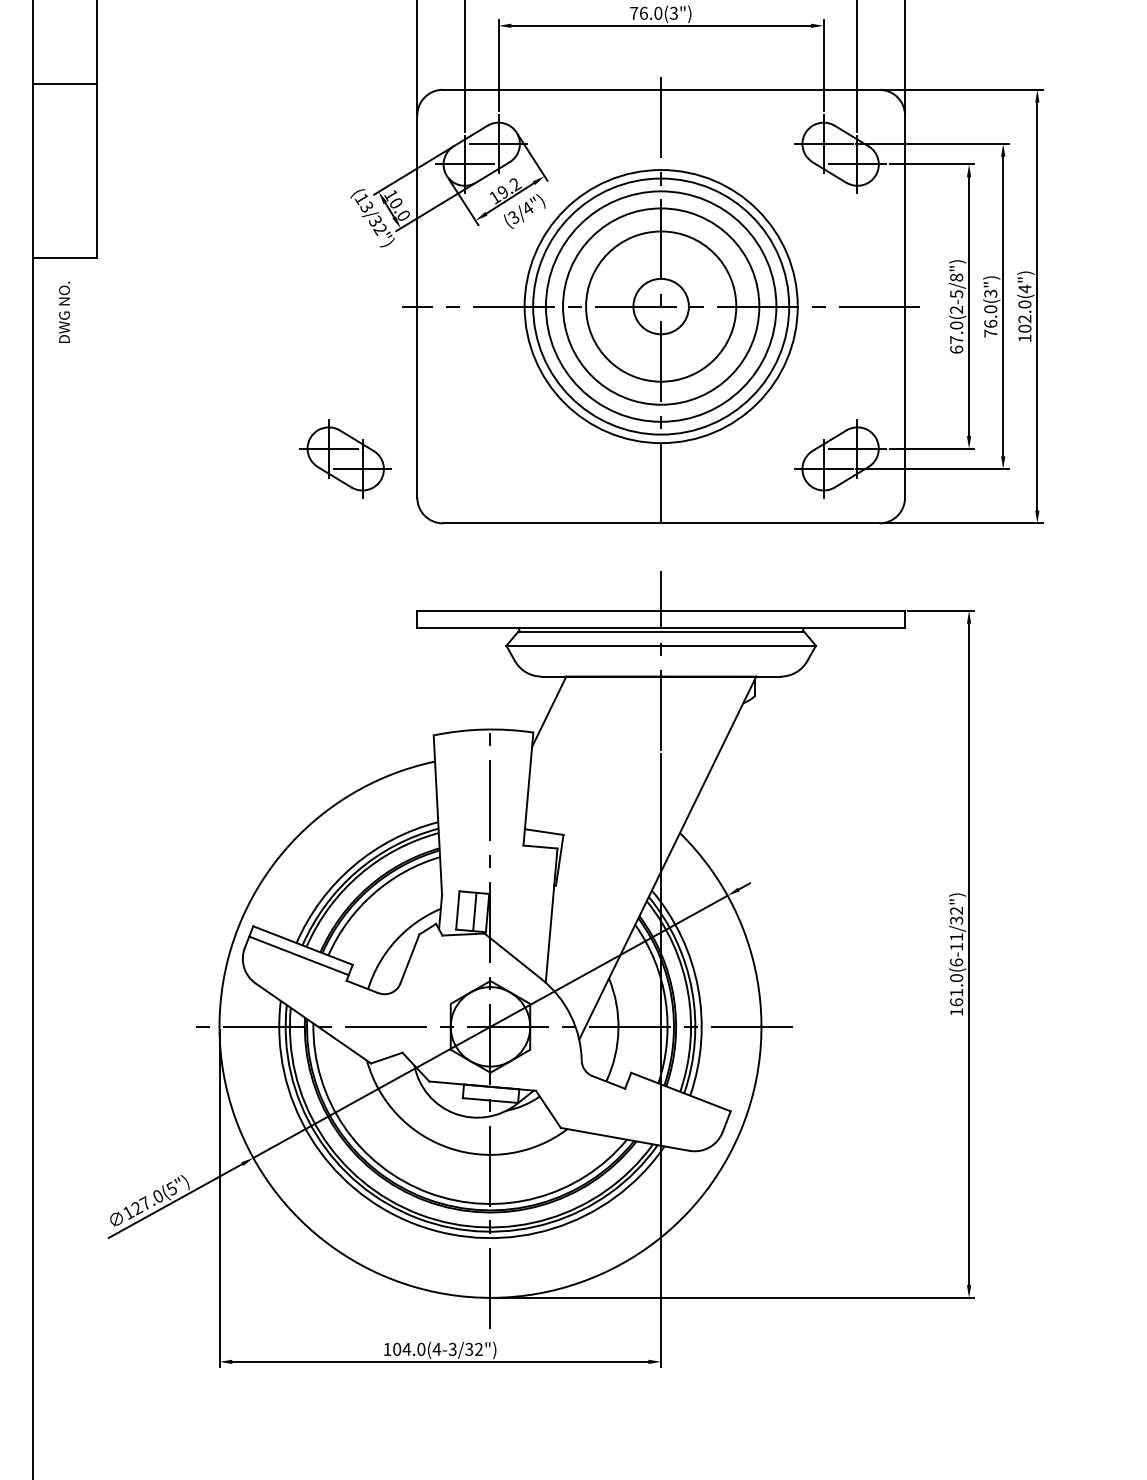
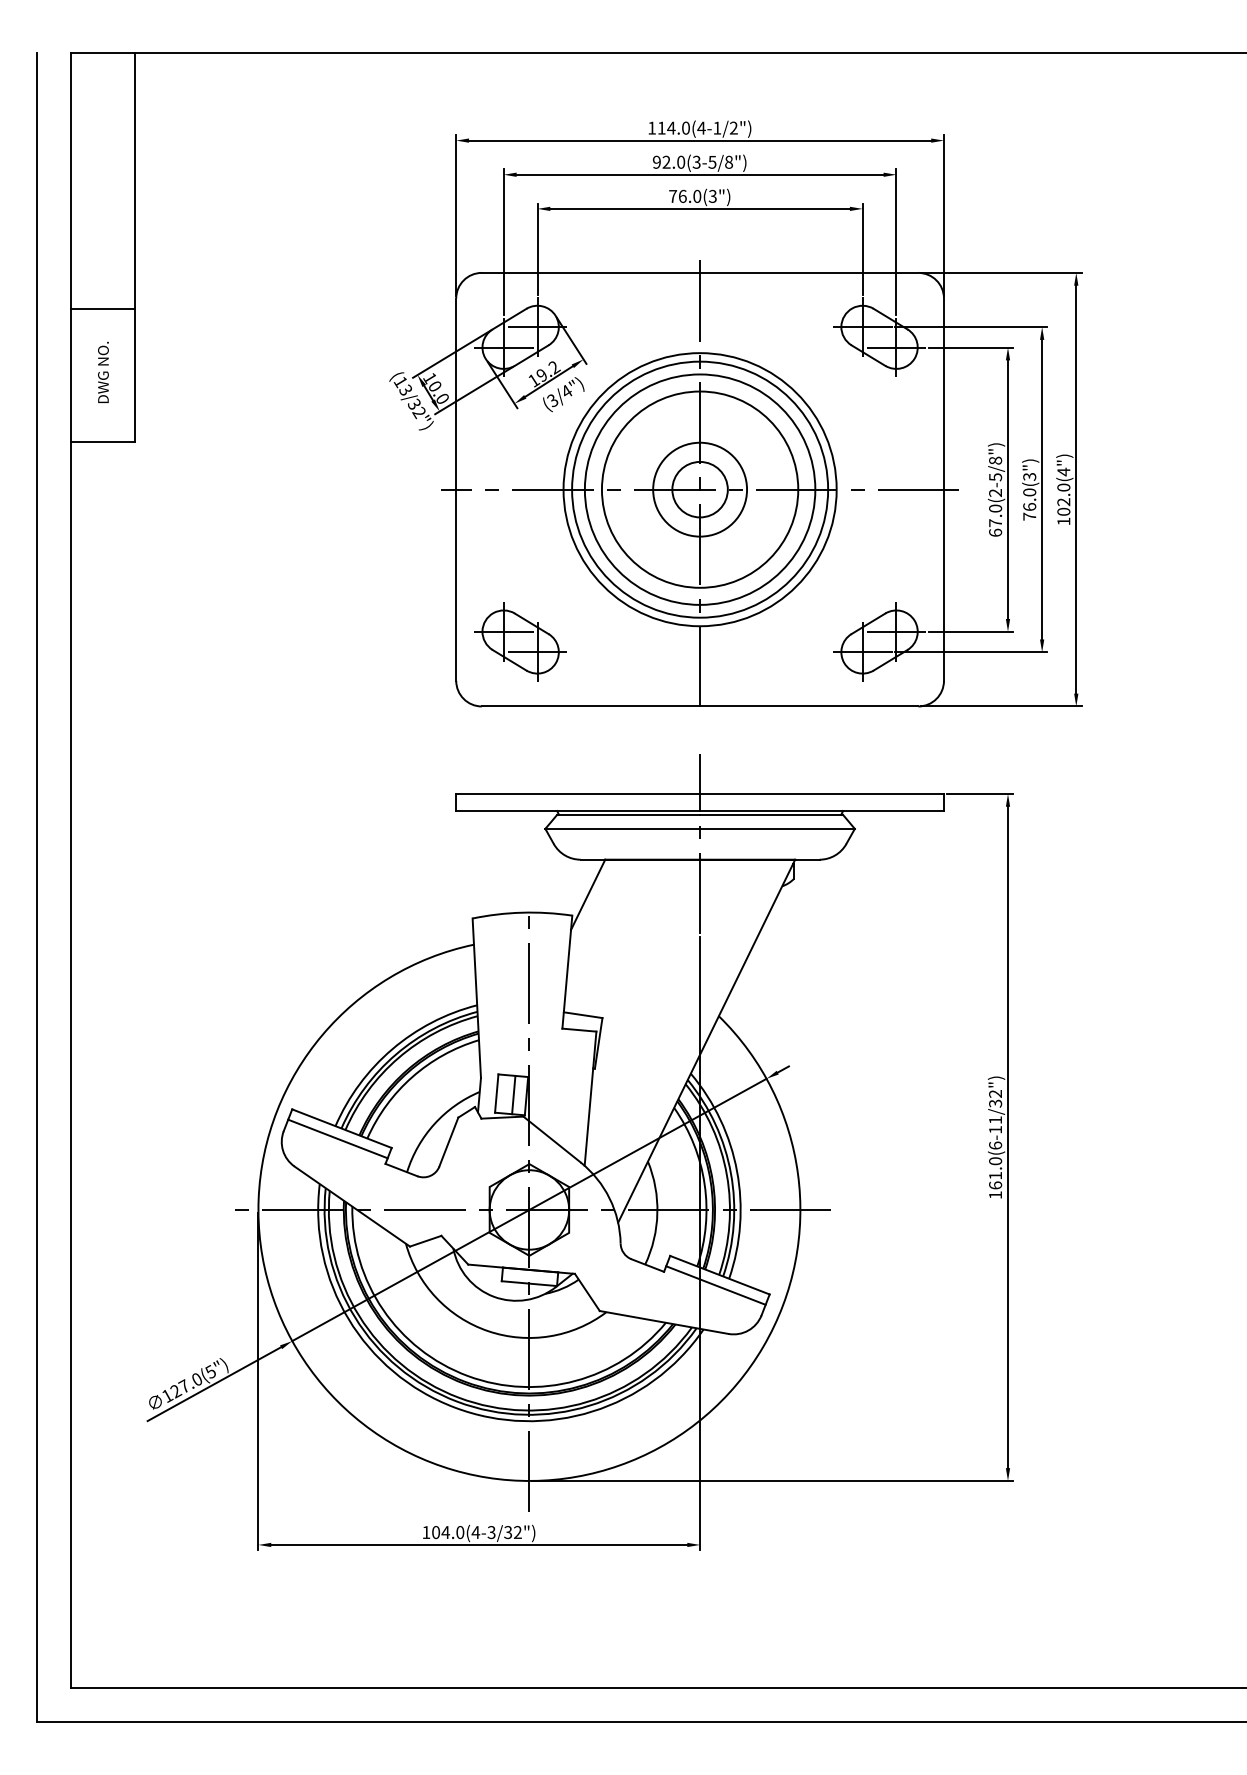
line: (64, 84) -> (103, 309), moved
circle: (661, 306) -> (700, 489), size x0.62
text: (64, 311) -> (103, 371), moved
part: (345, 458) -> (520, 641), moved
line: (676, 1102) -> (715, 1285), added

